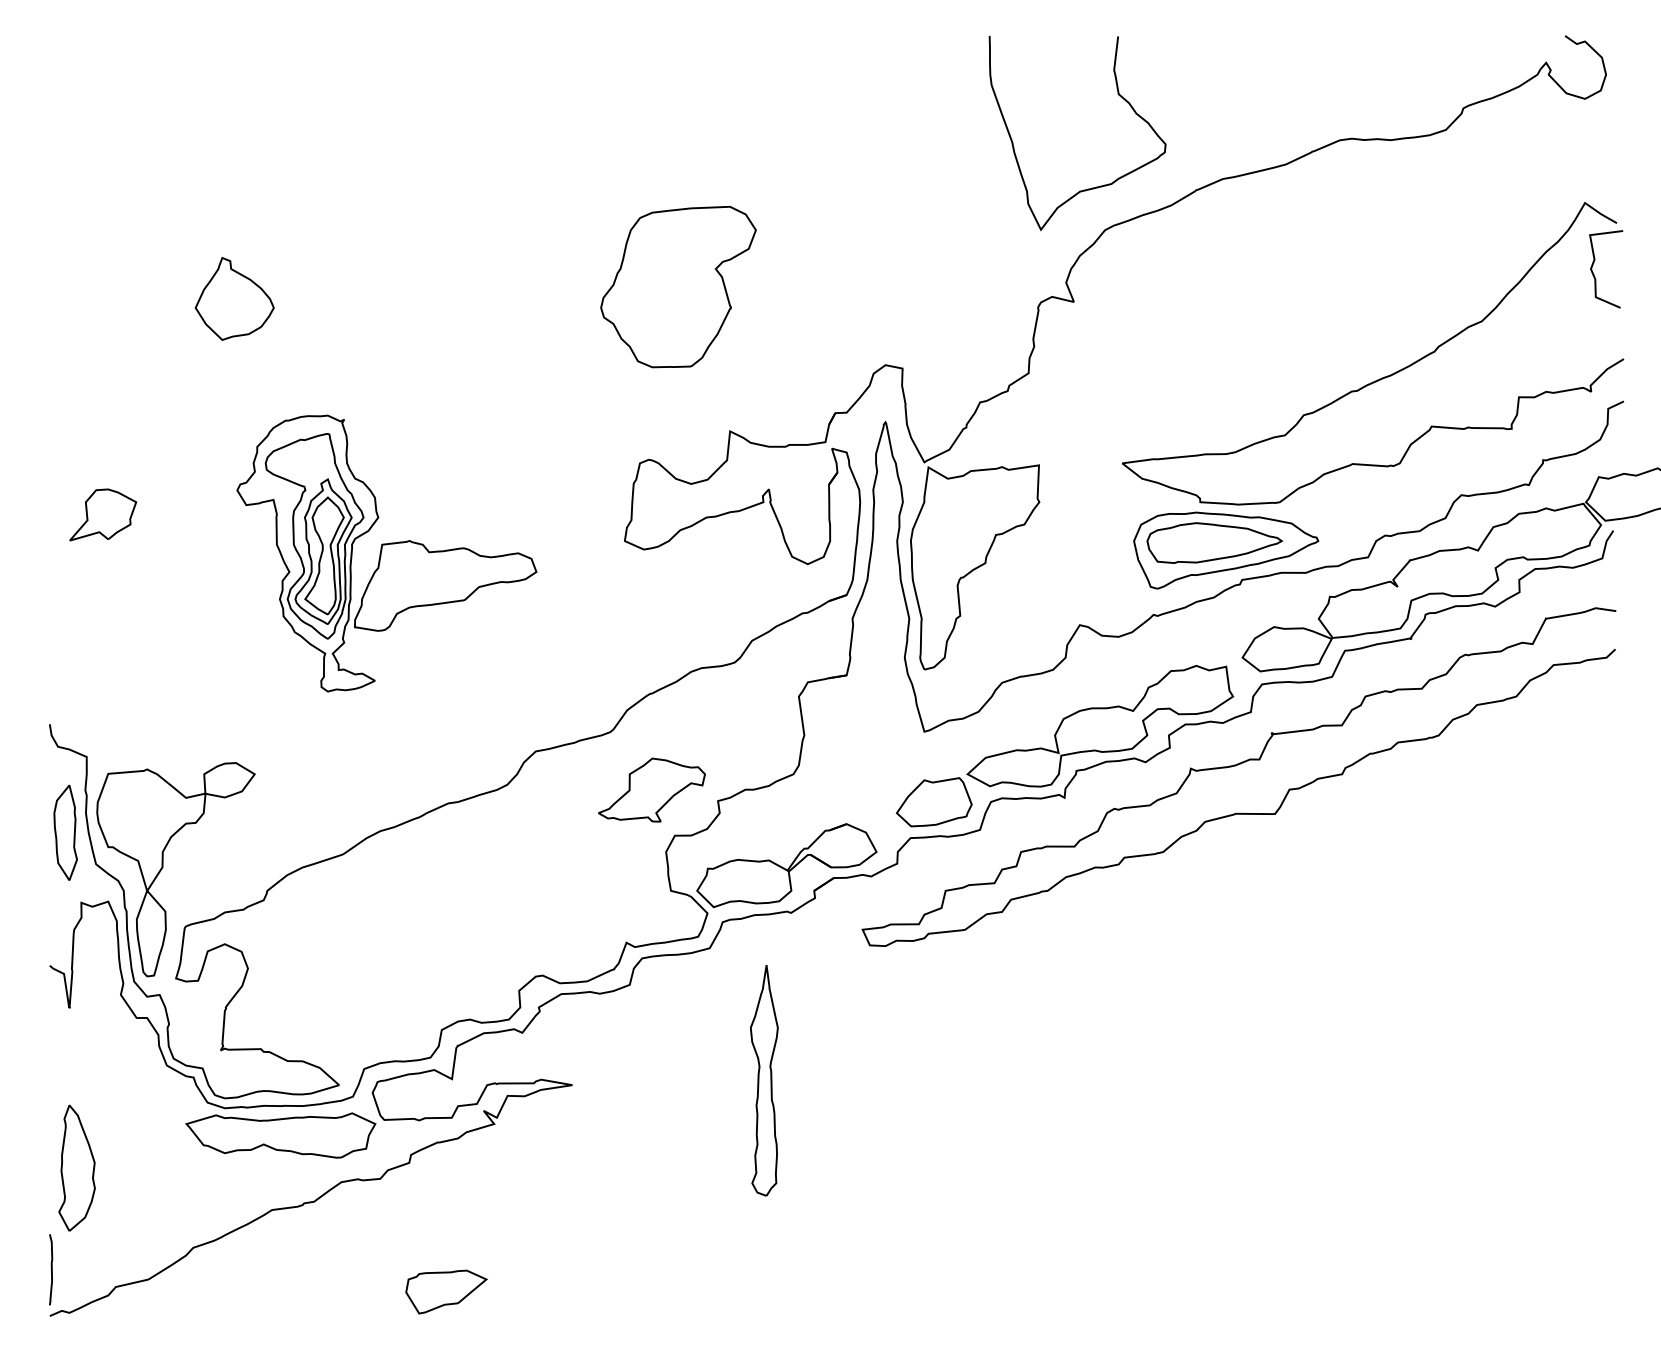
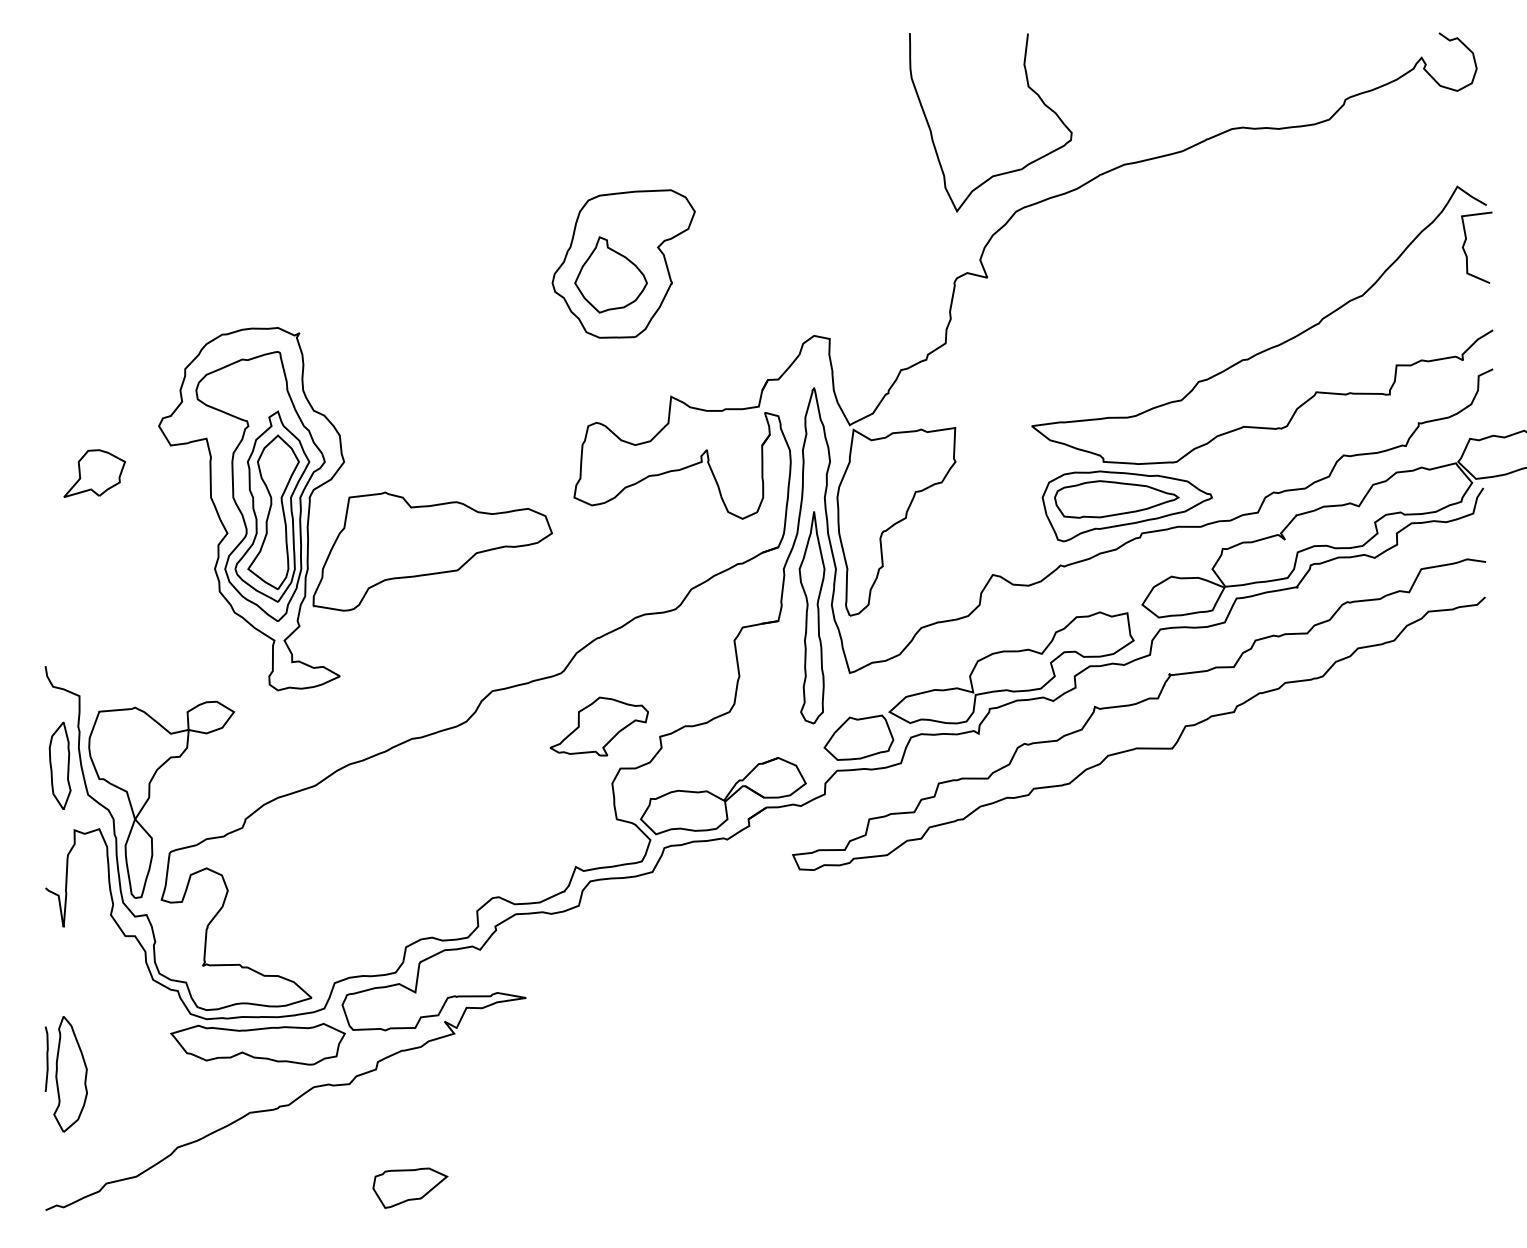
part: (234, 298) -> (610, 274), moved
part: (386, 553) -> (355, 509), size x1.43
part: (764, 1080) -> (812, 617), moved
curve: (51, 1269) -> (47, 1058), moved

